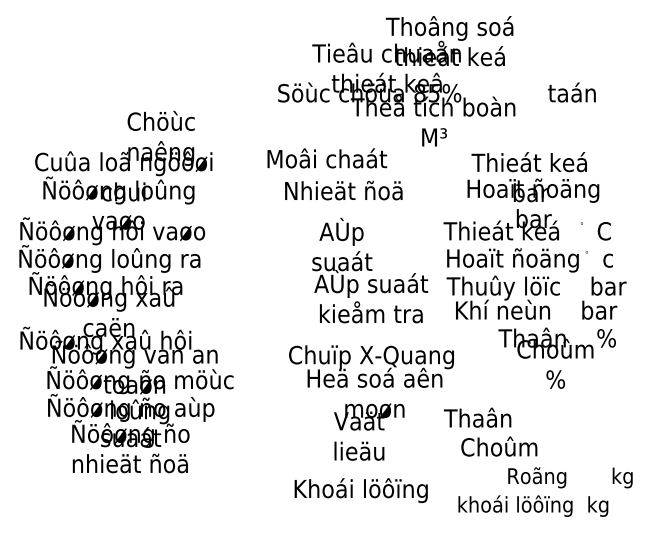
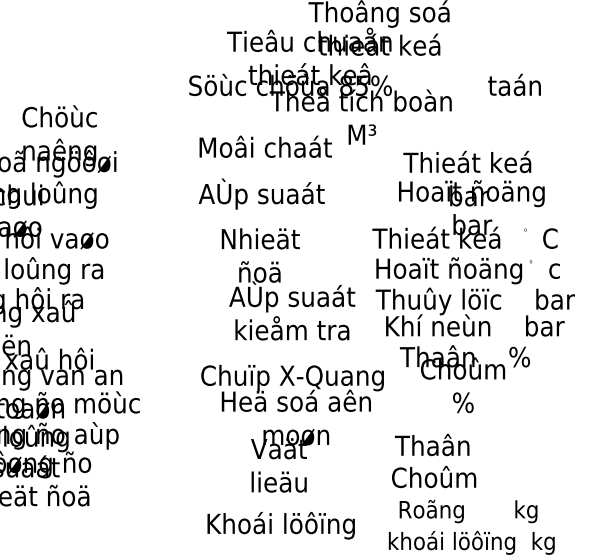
text: (327, 158) -> (265, 146), moved
text: (343, 191) -> (261, 194), Nhieät ñoä -> AÙp suaát
text: (342, 244) -> (260, 253), AÙp suaát -> Nhieät ñoä
text: (556, 357) -> (464, 378), moved
text: (477, 417) -> (432, 444), moved
text: (570, 477) -> (468, 511), moved

